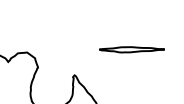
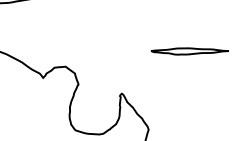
part: (131, 49) -> (189, 51), moved

